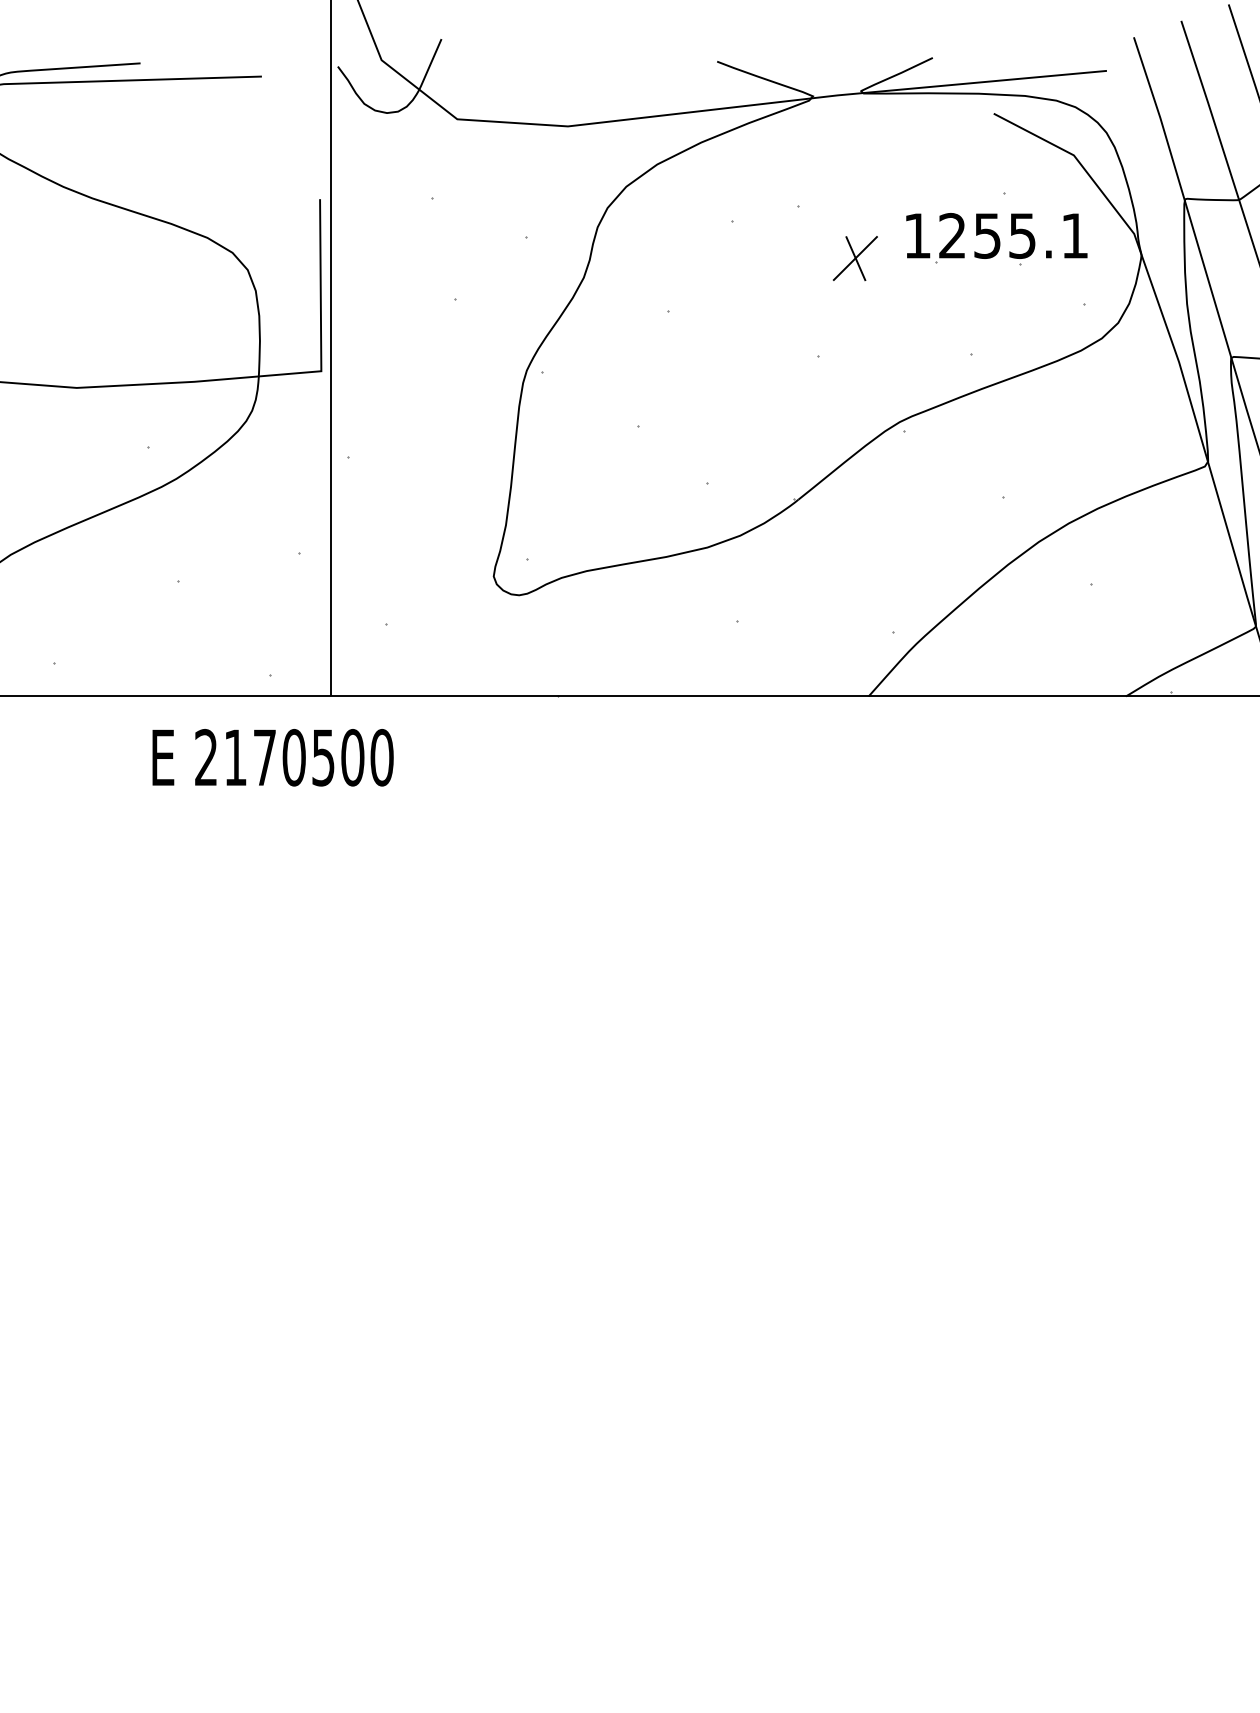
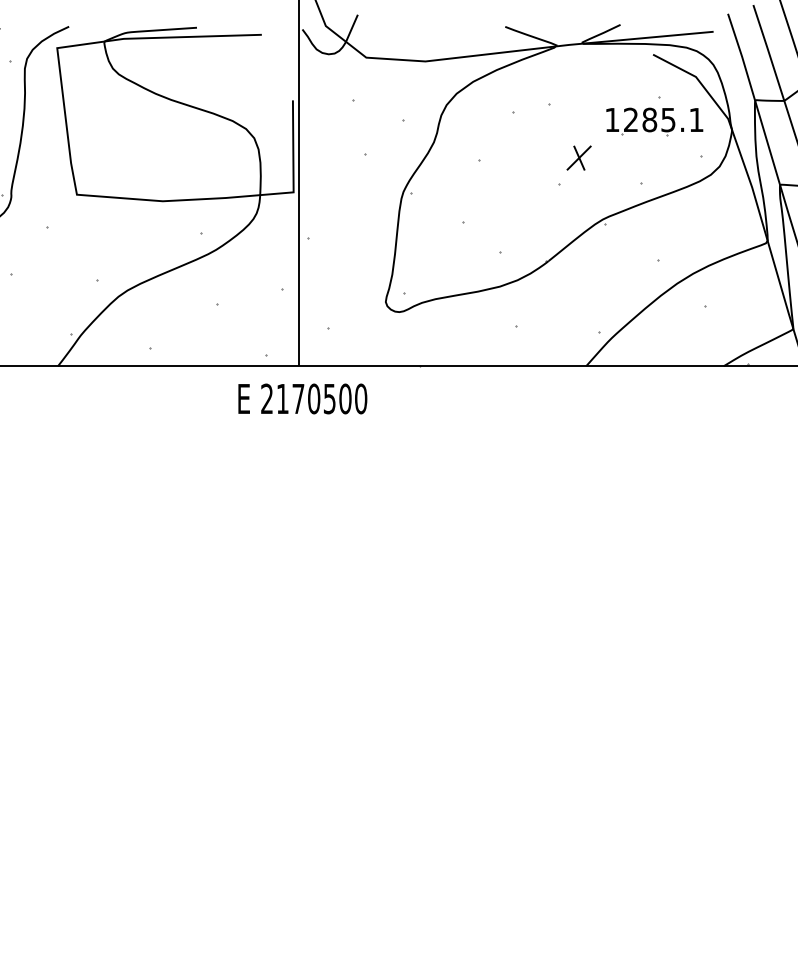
text: (987, 234) -> (649, 119), 1255.1 -> 1285.1
part: (854, 257) -> (578, 157), moved
text: (272, 756) -> (302, 398), moved

